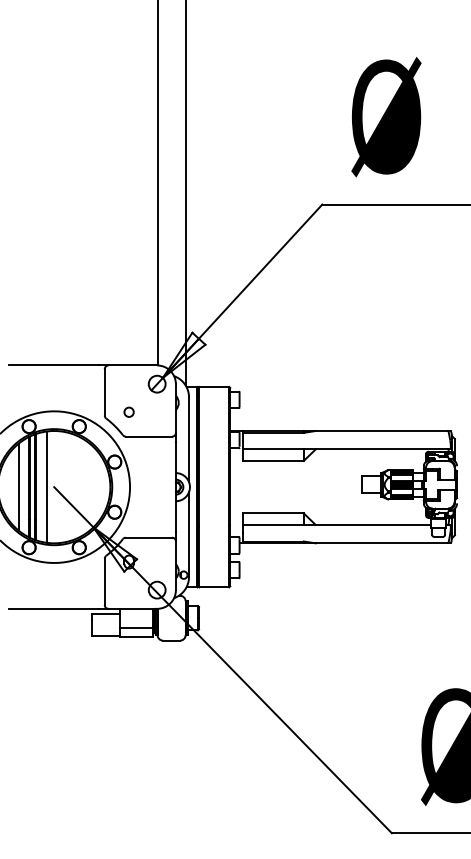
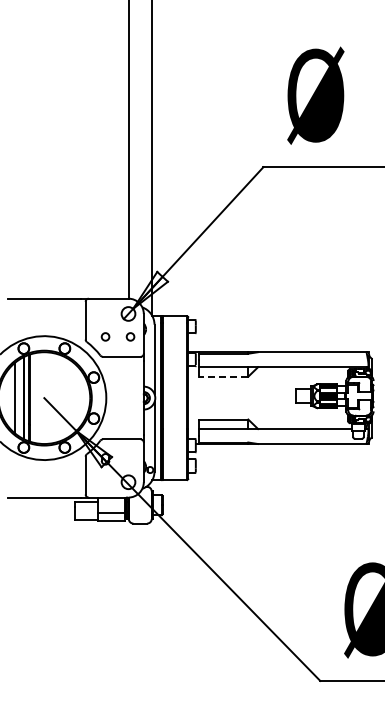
circle: (159, 411) -> (130, 336), added
line: (273, 460) -> (223, 376), solid -> dashed
line: (47, 486) -> (38, 397), removed

